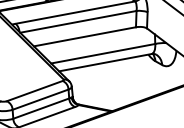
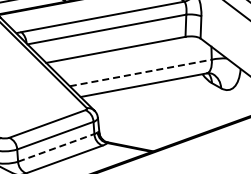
line: (103, 53) -> (141, 72), solid -> dashed
line: (41, 108) -> (56, 147), solid -> dashed

